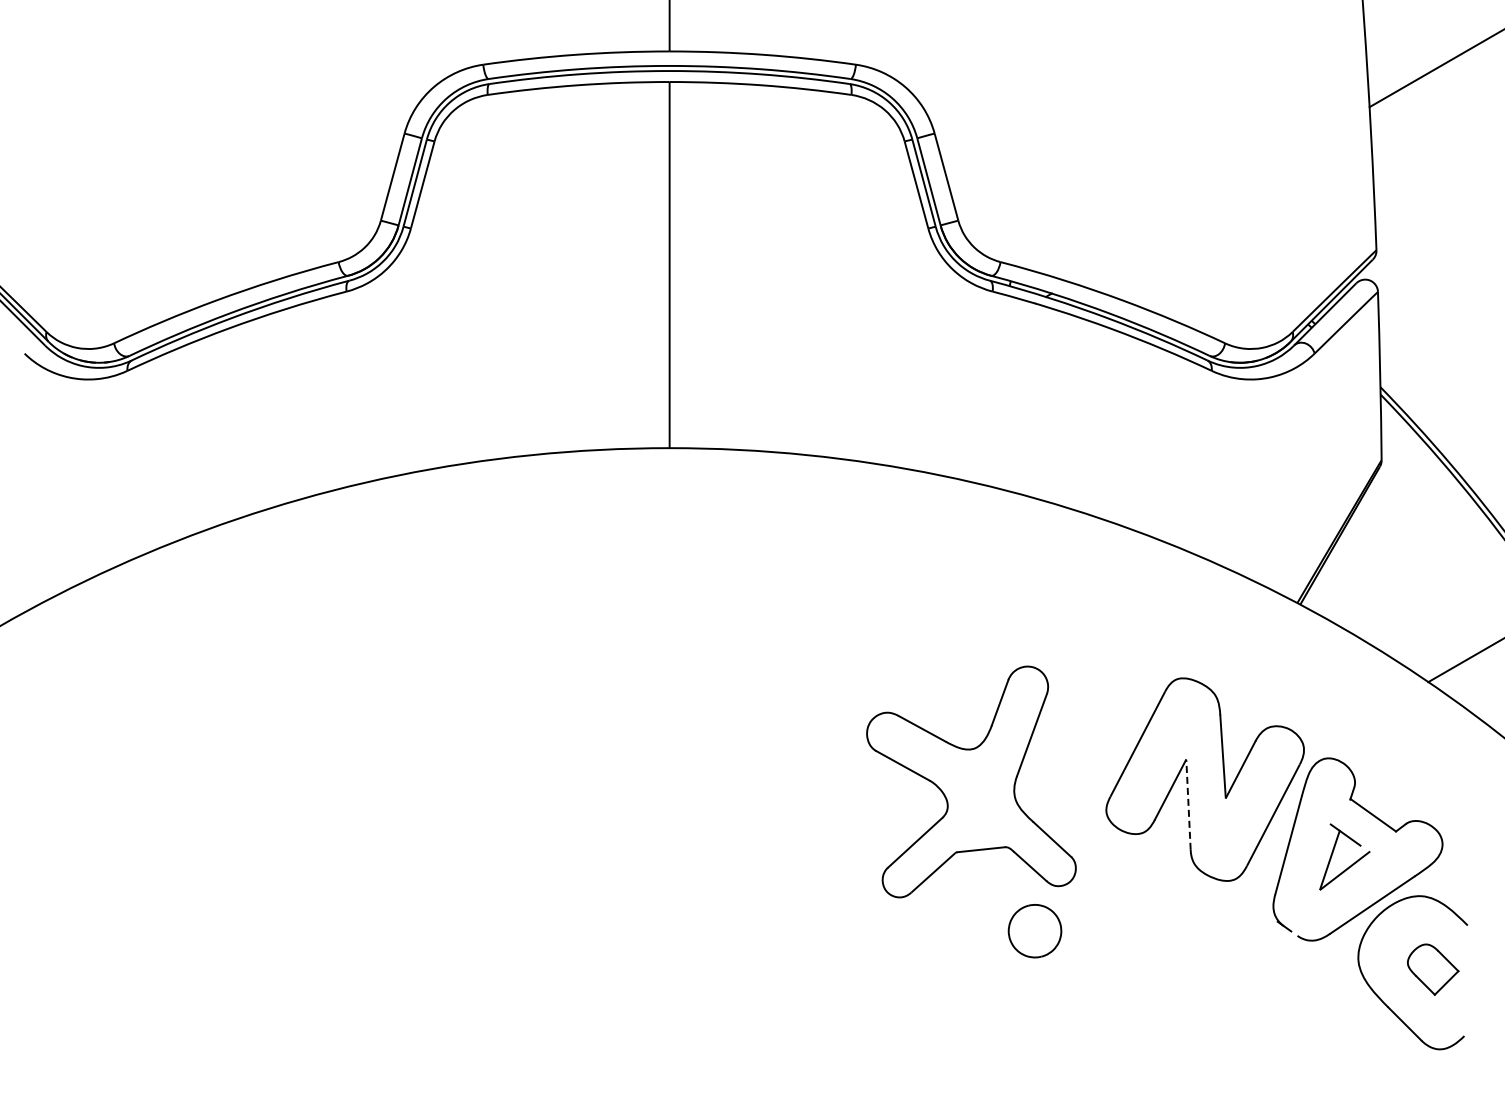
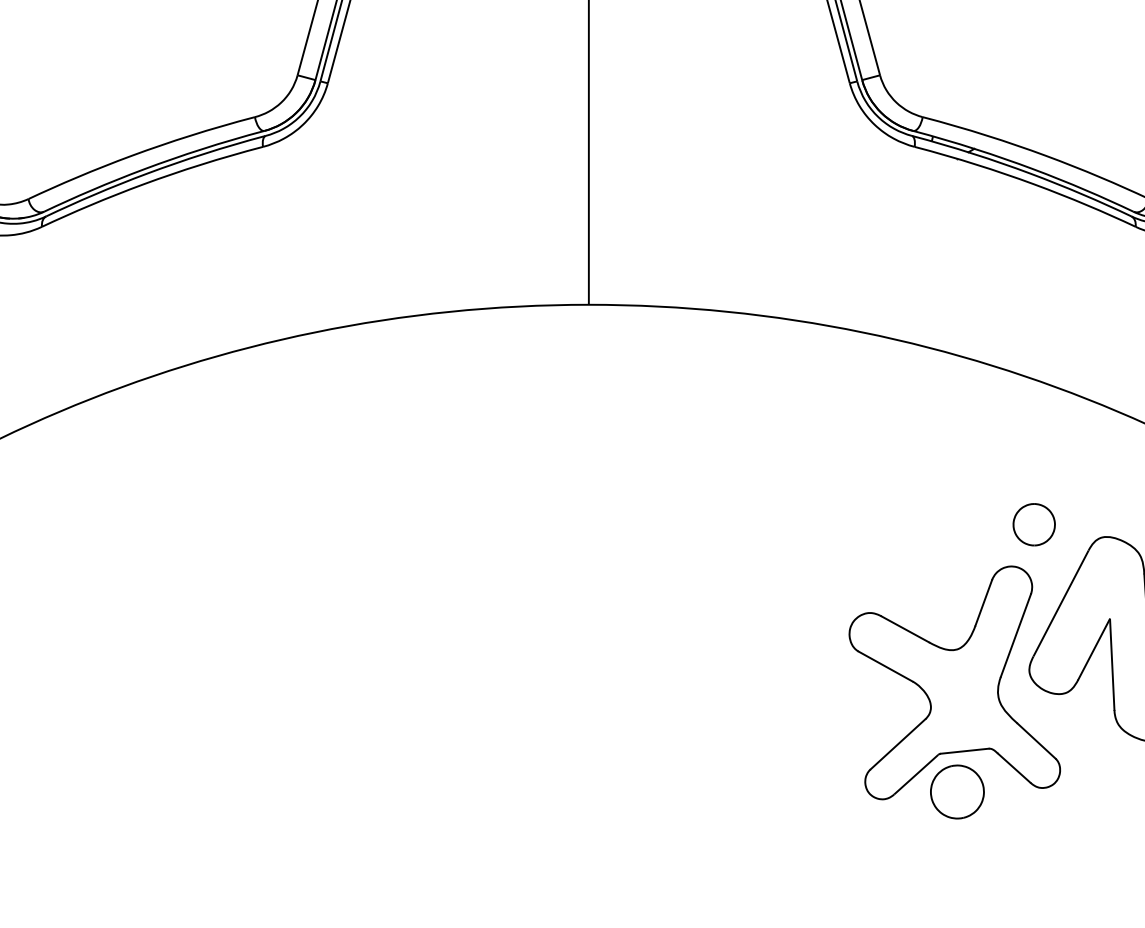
part: (1110, 665) -> (1033, 524), added
part: (971, 781) -> (954, 682), moved
line: (1188, 805) -> (1112, 665), dashed -> solid

